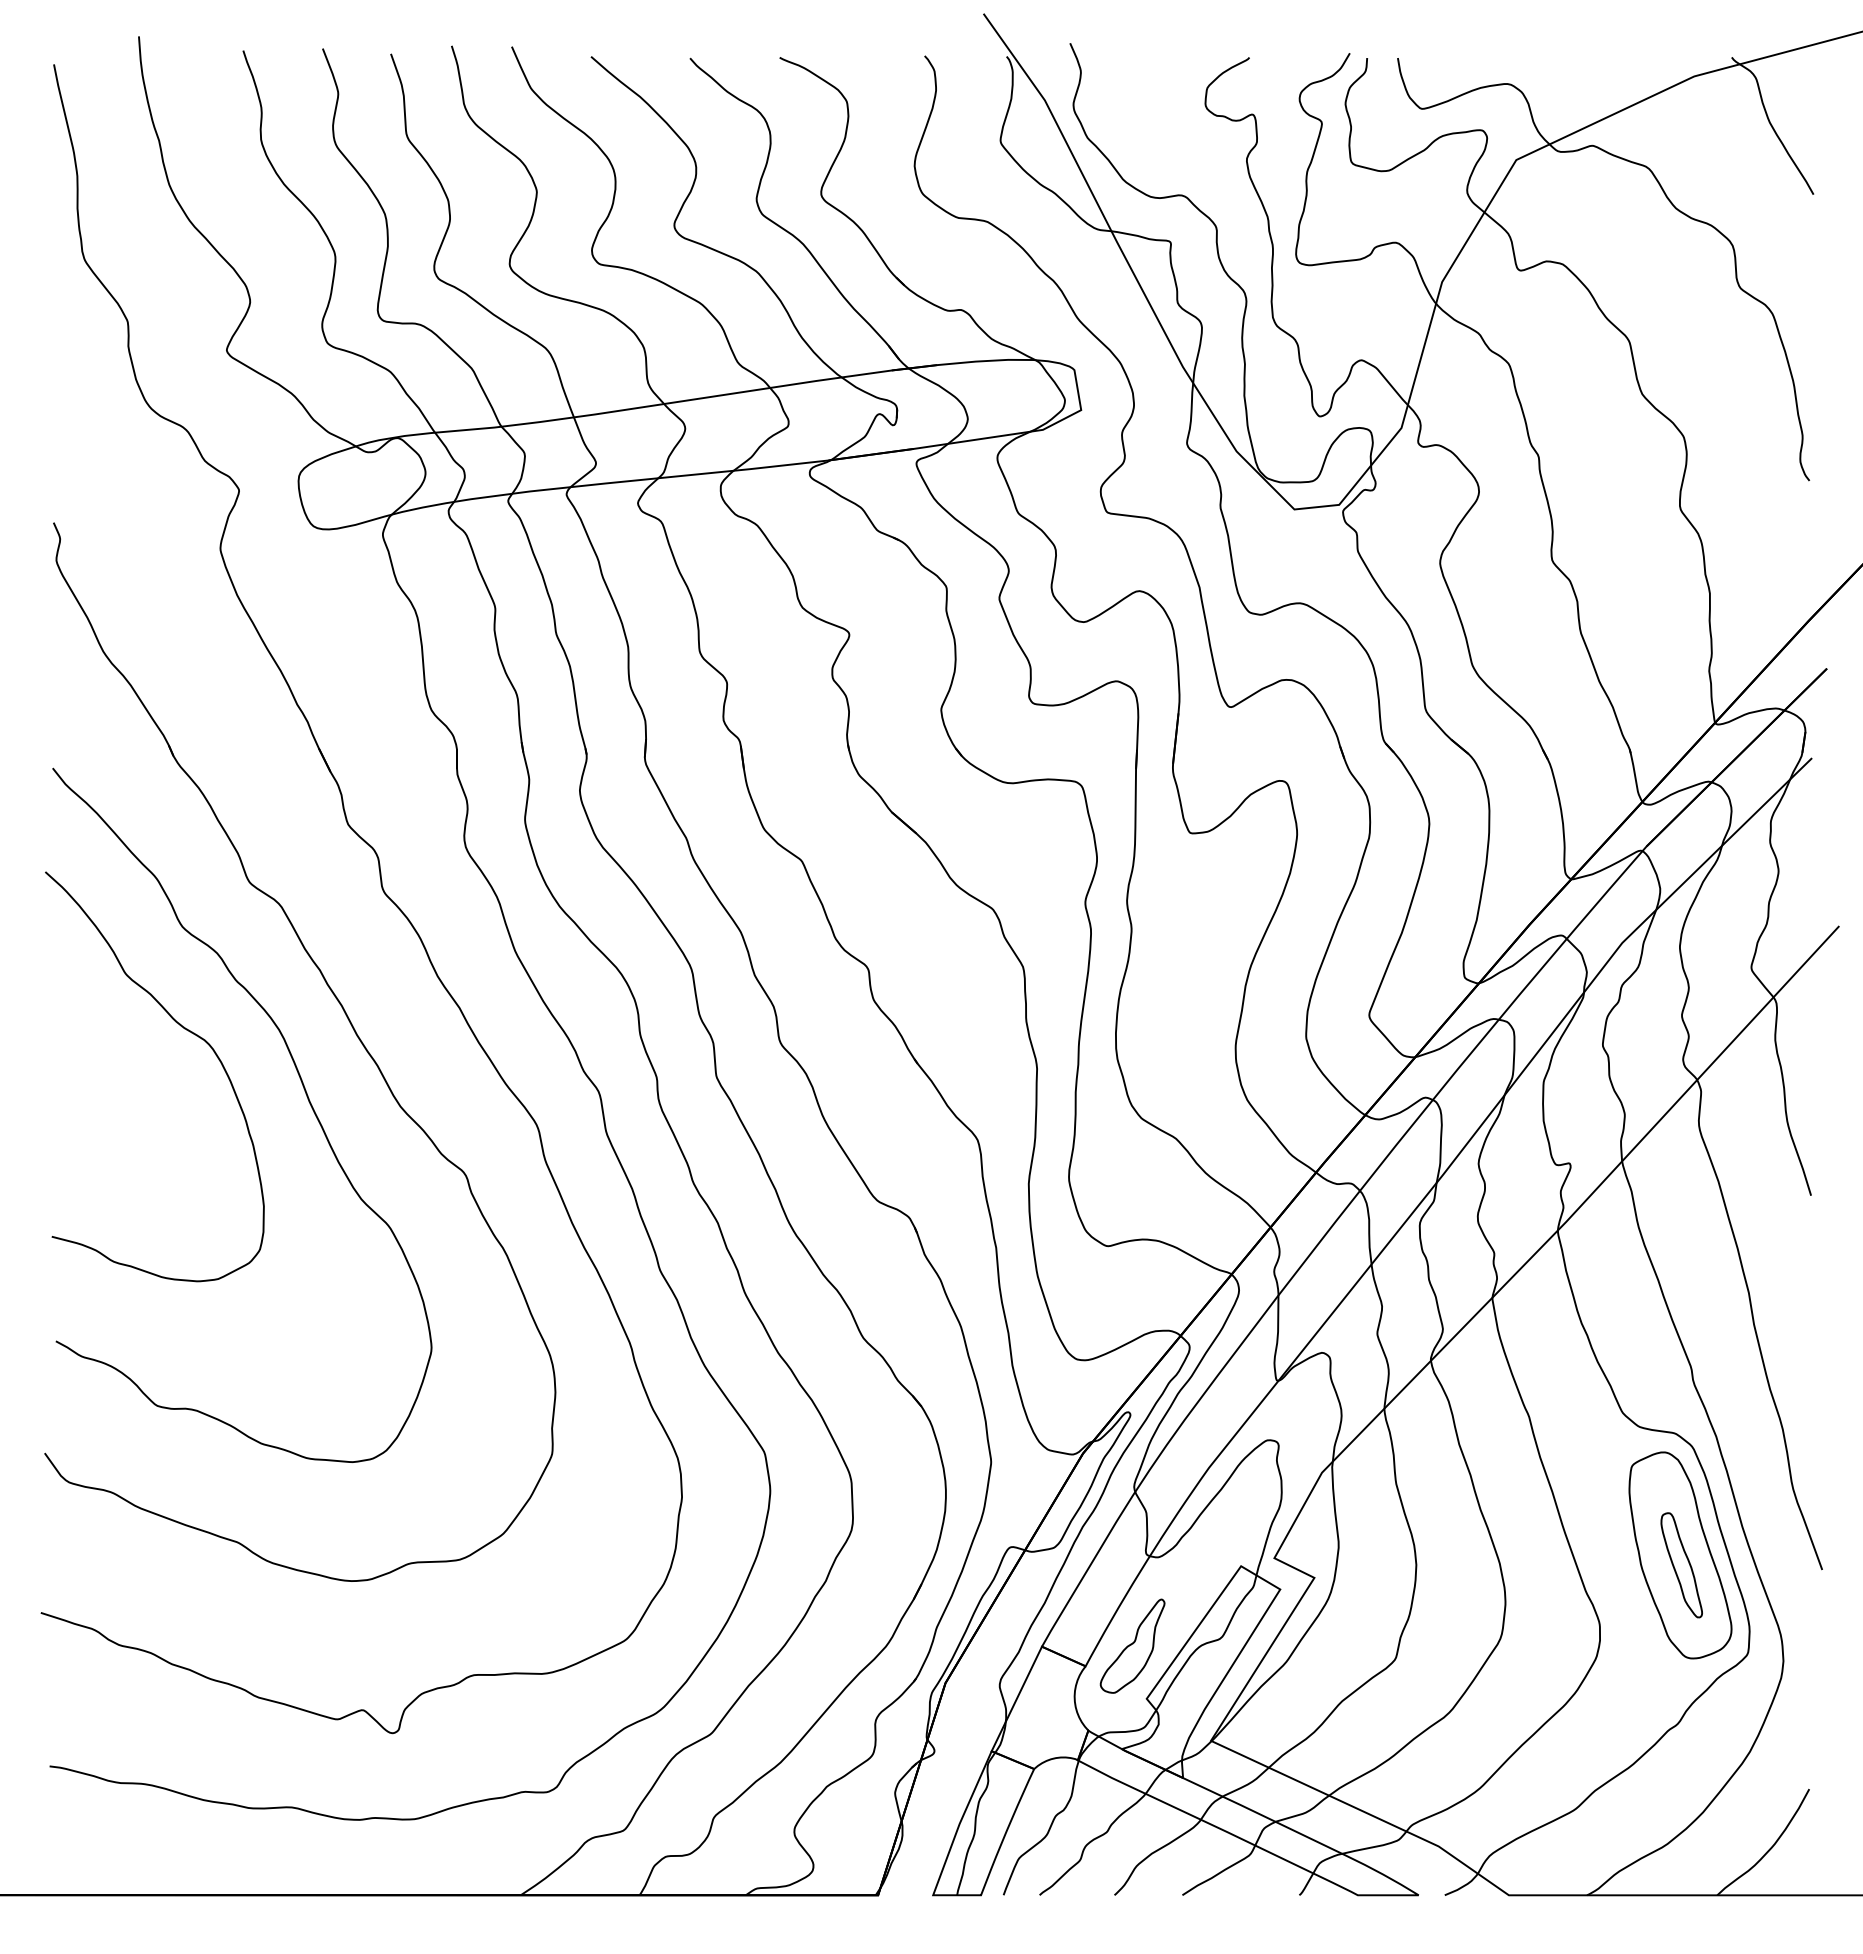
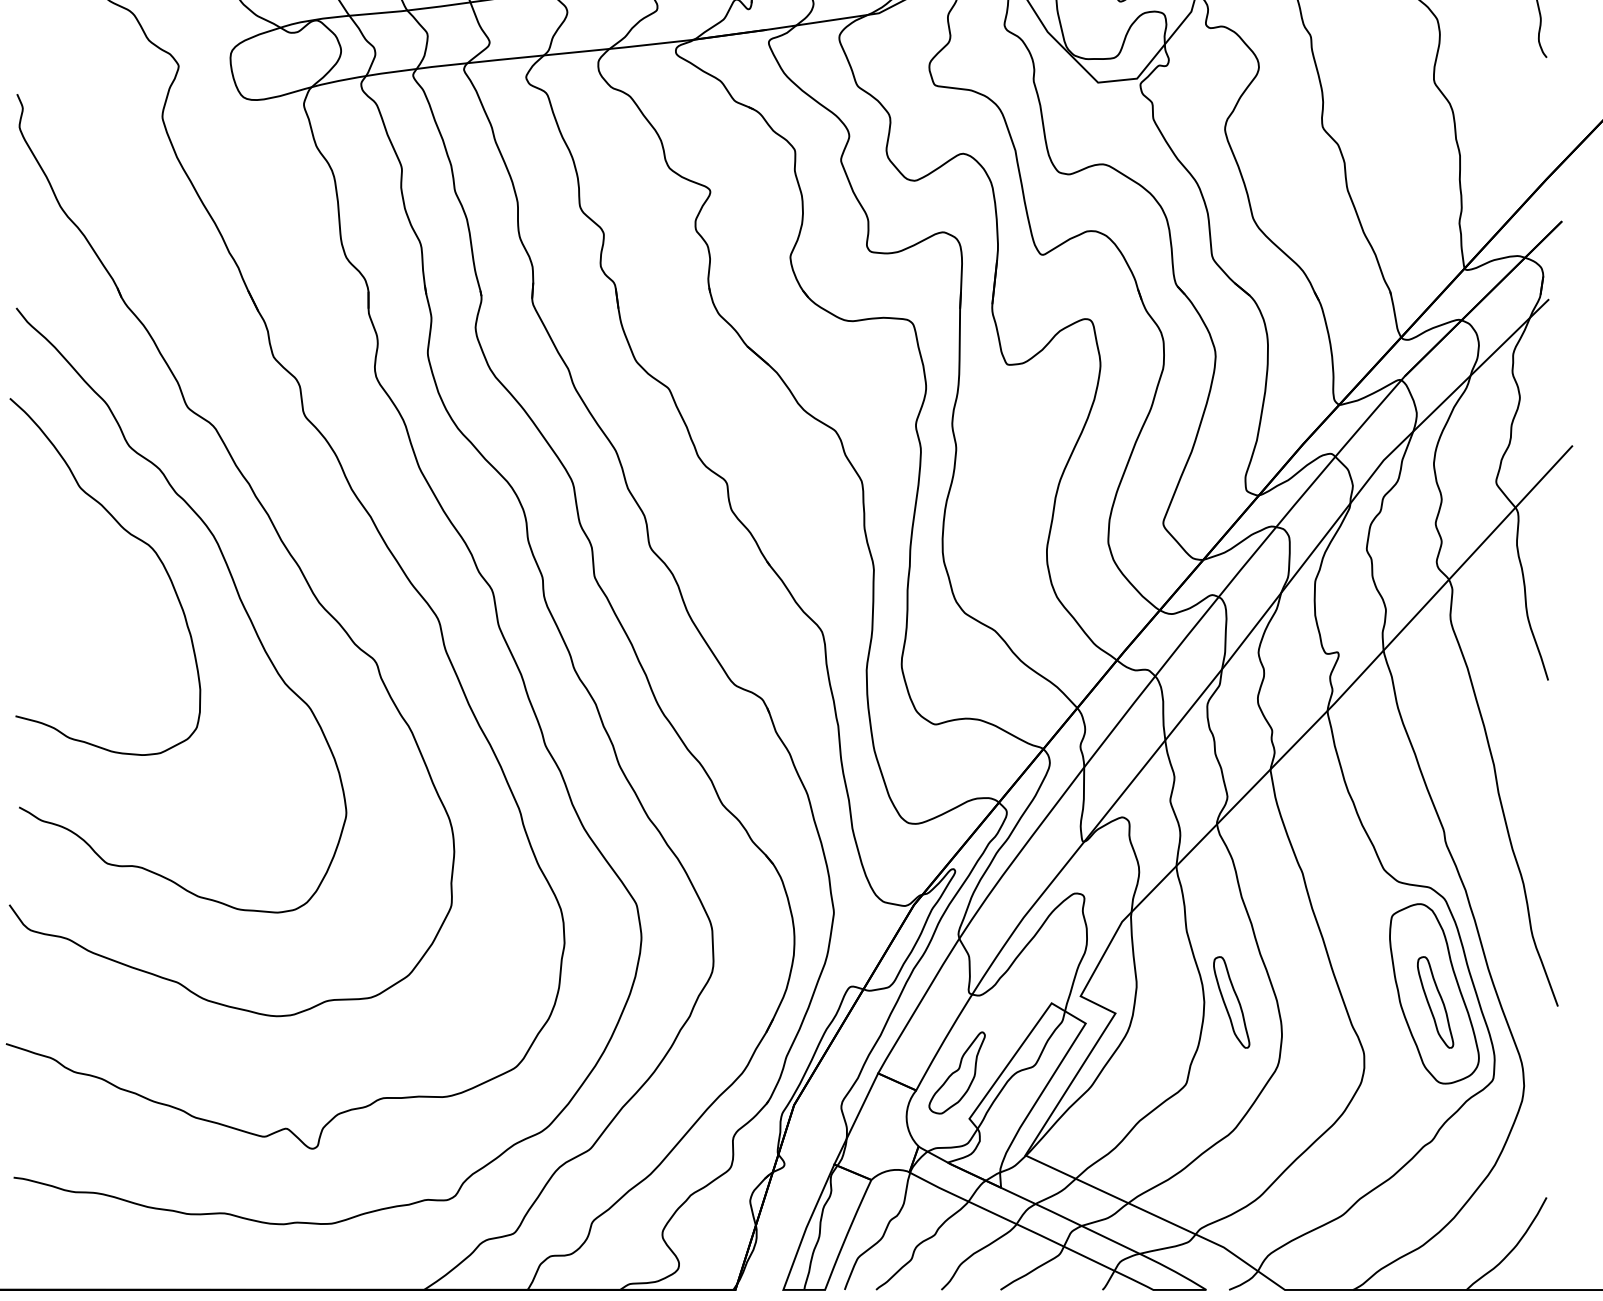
part: (1447, 1565) -> (1231, 1002), added

